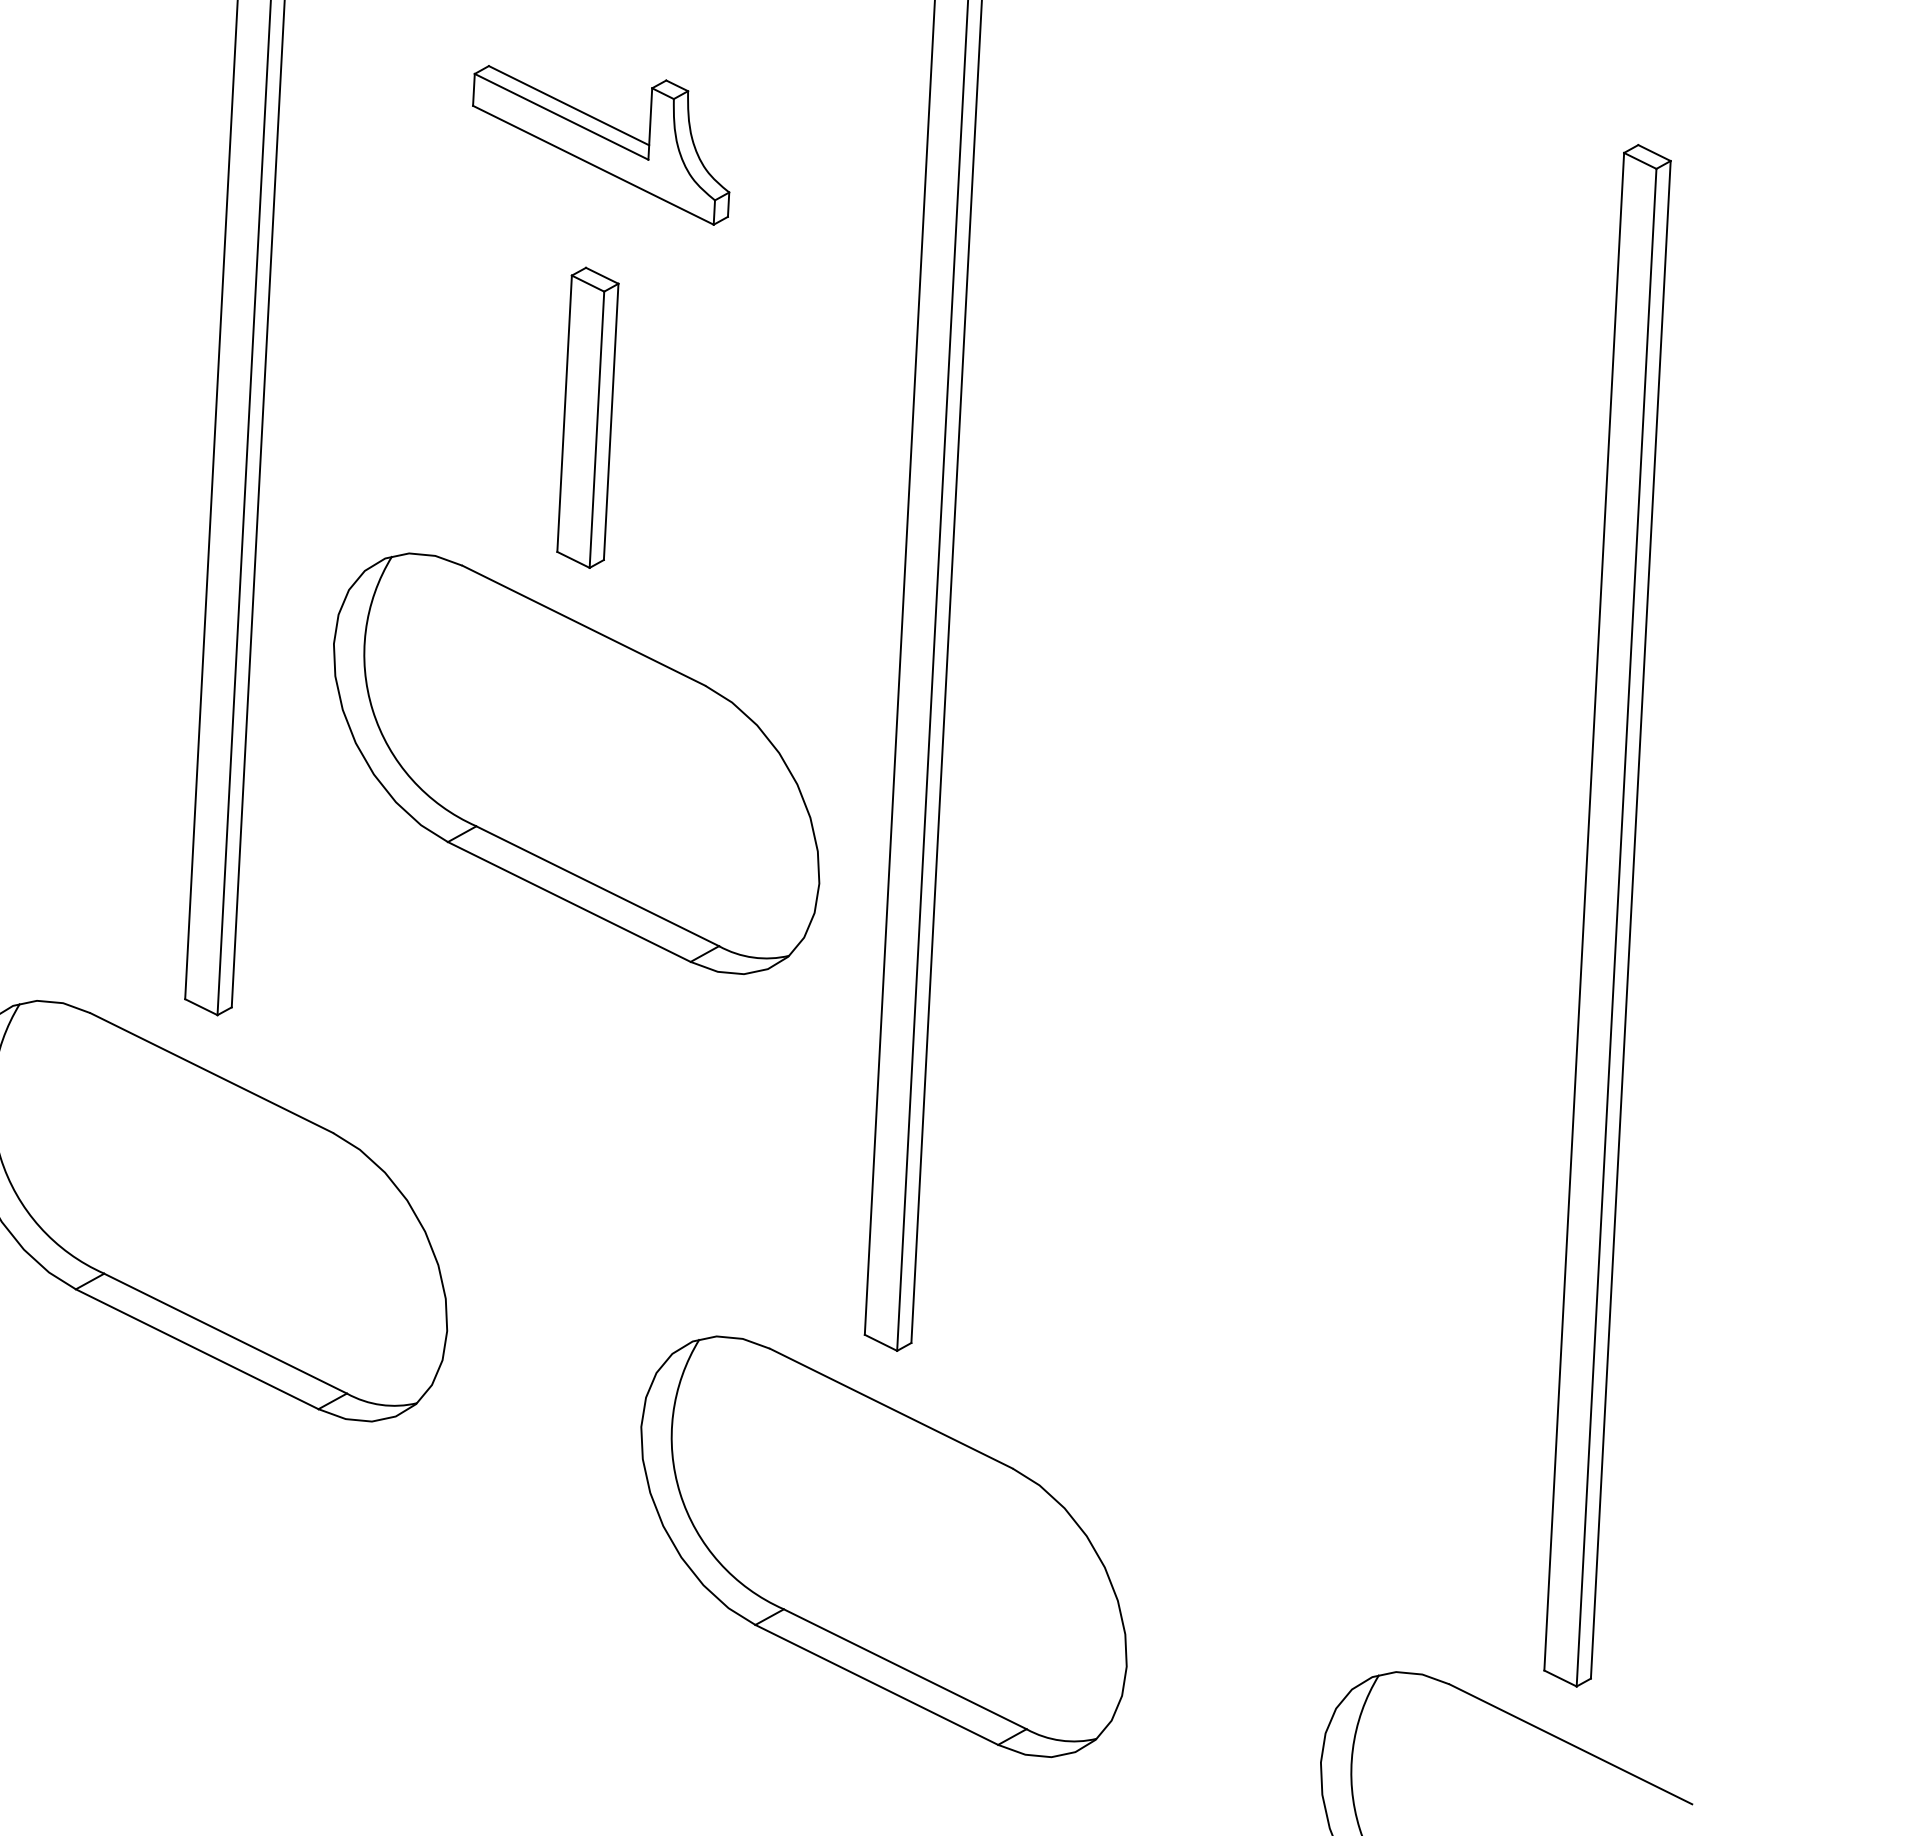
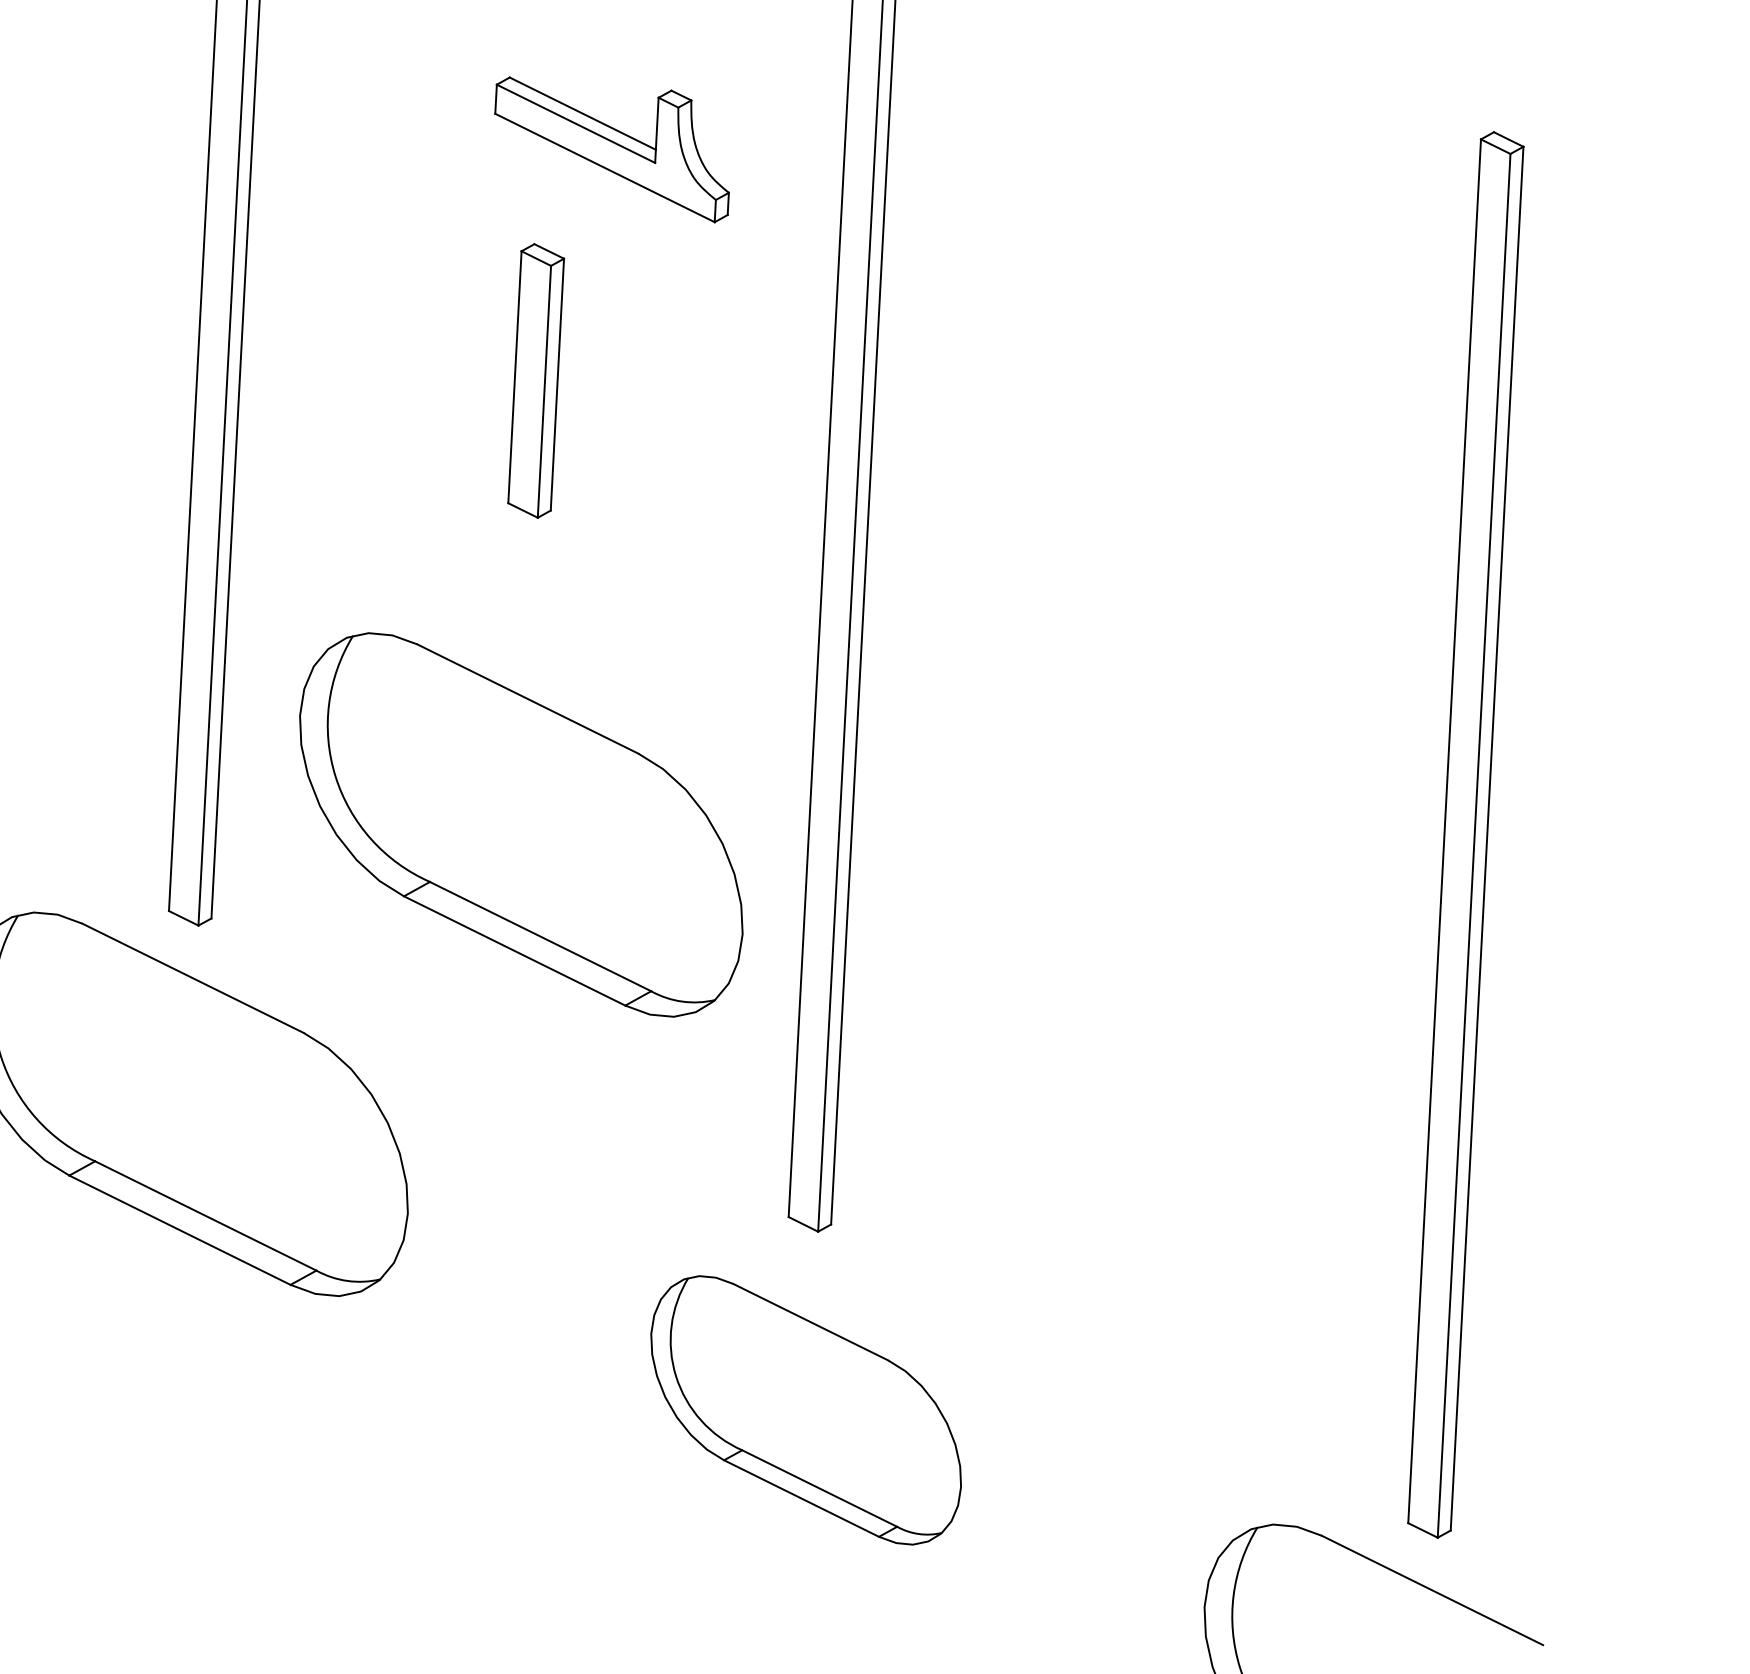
part: (601, 145) -> (612, 149), moved
part: (576, 763) -> (521, 824), moved
part: (883, 1546) -> (805, 1410), size x0.7

